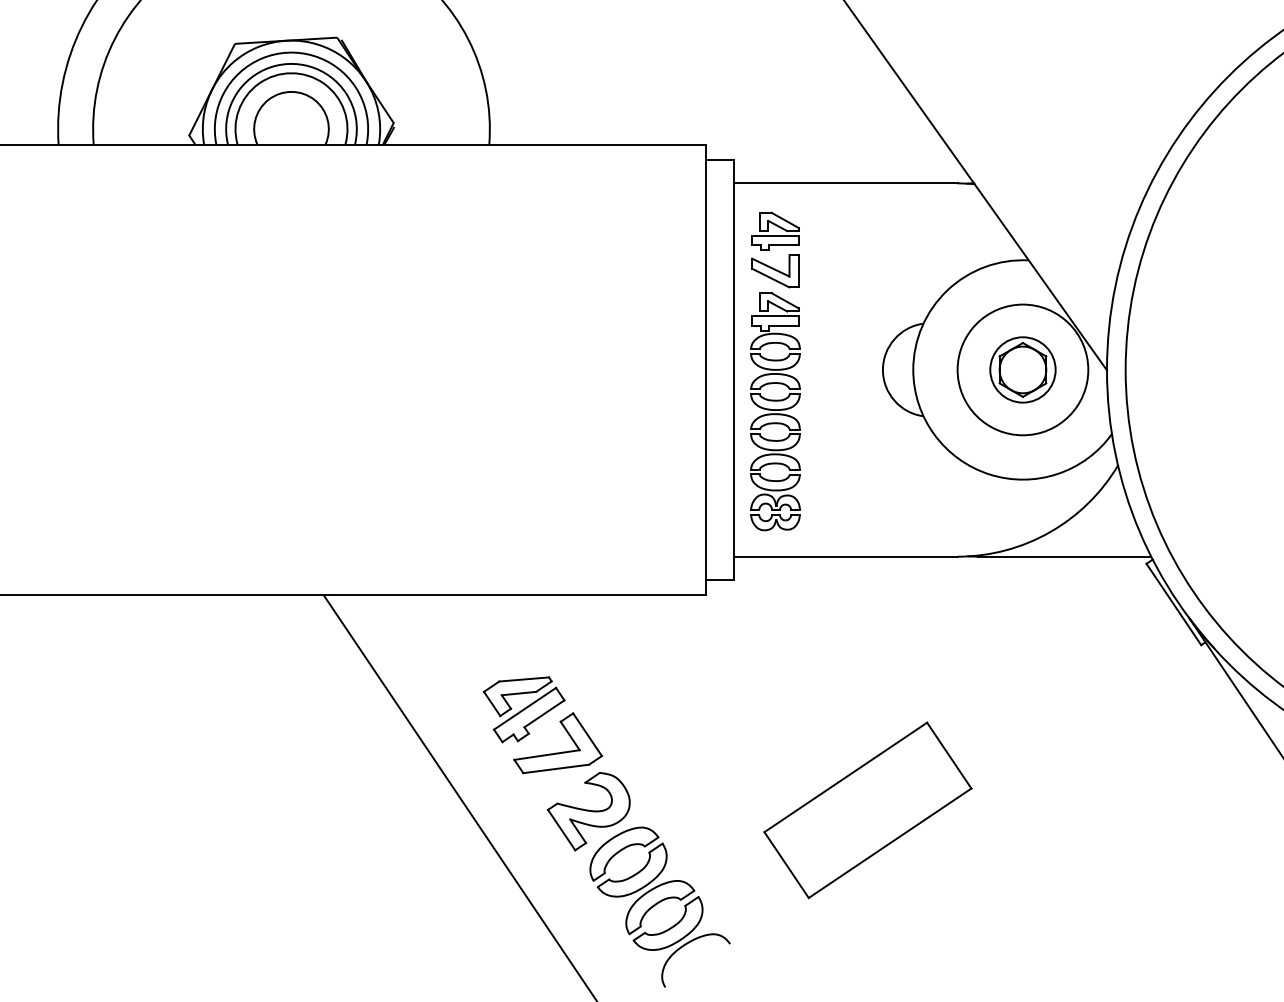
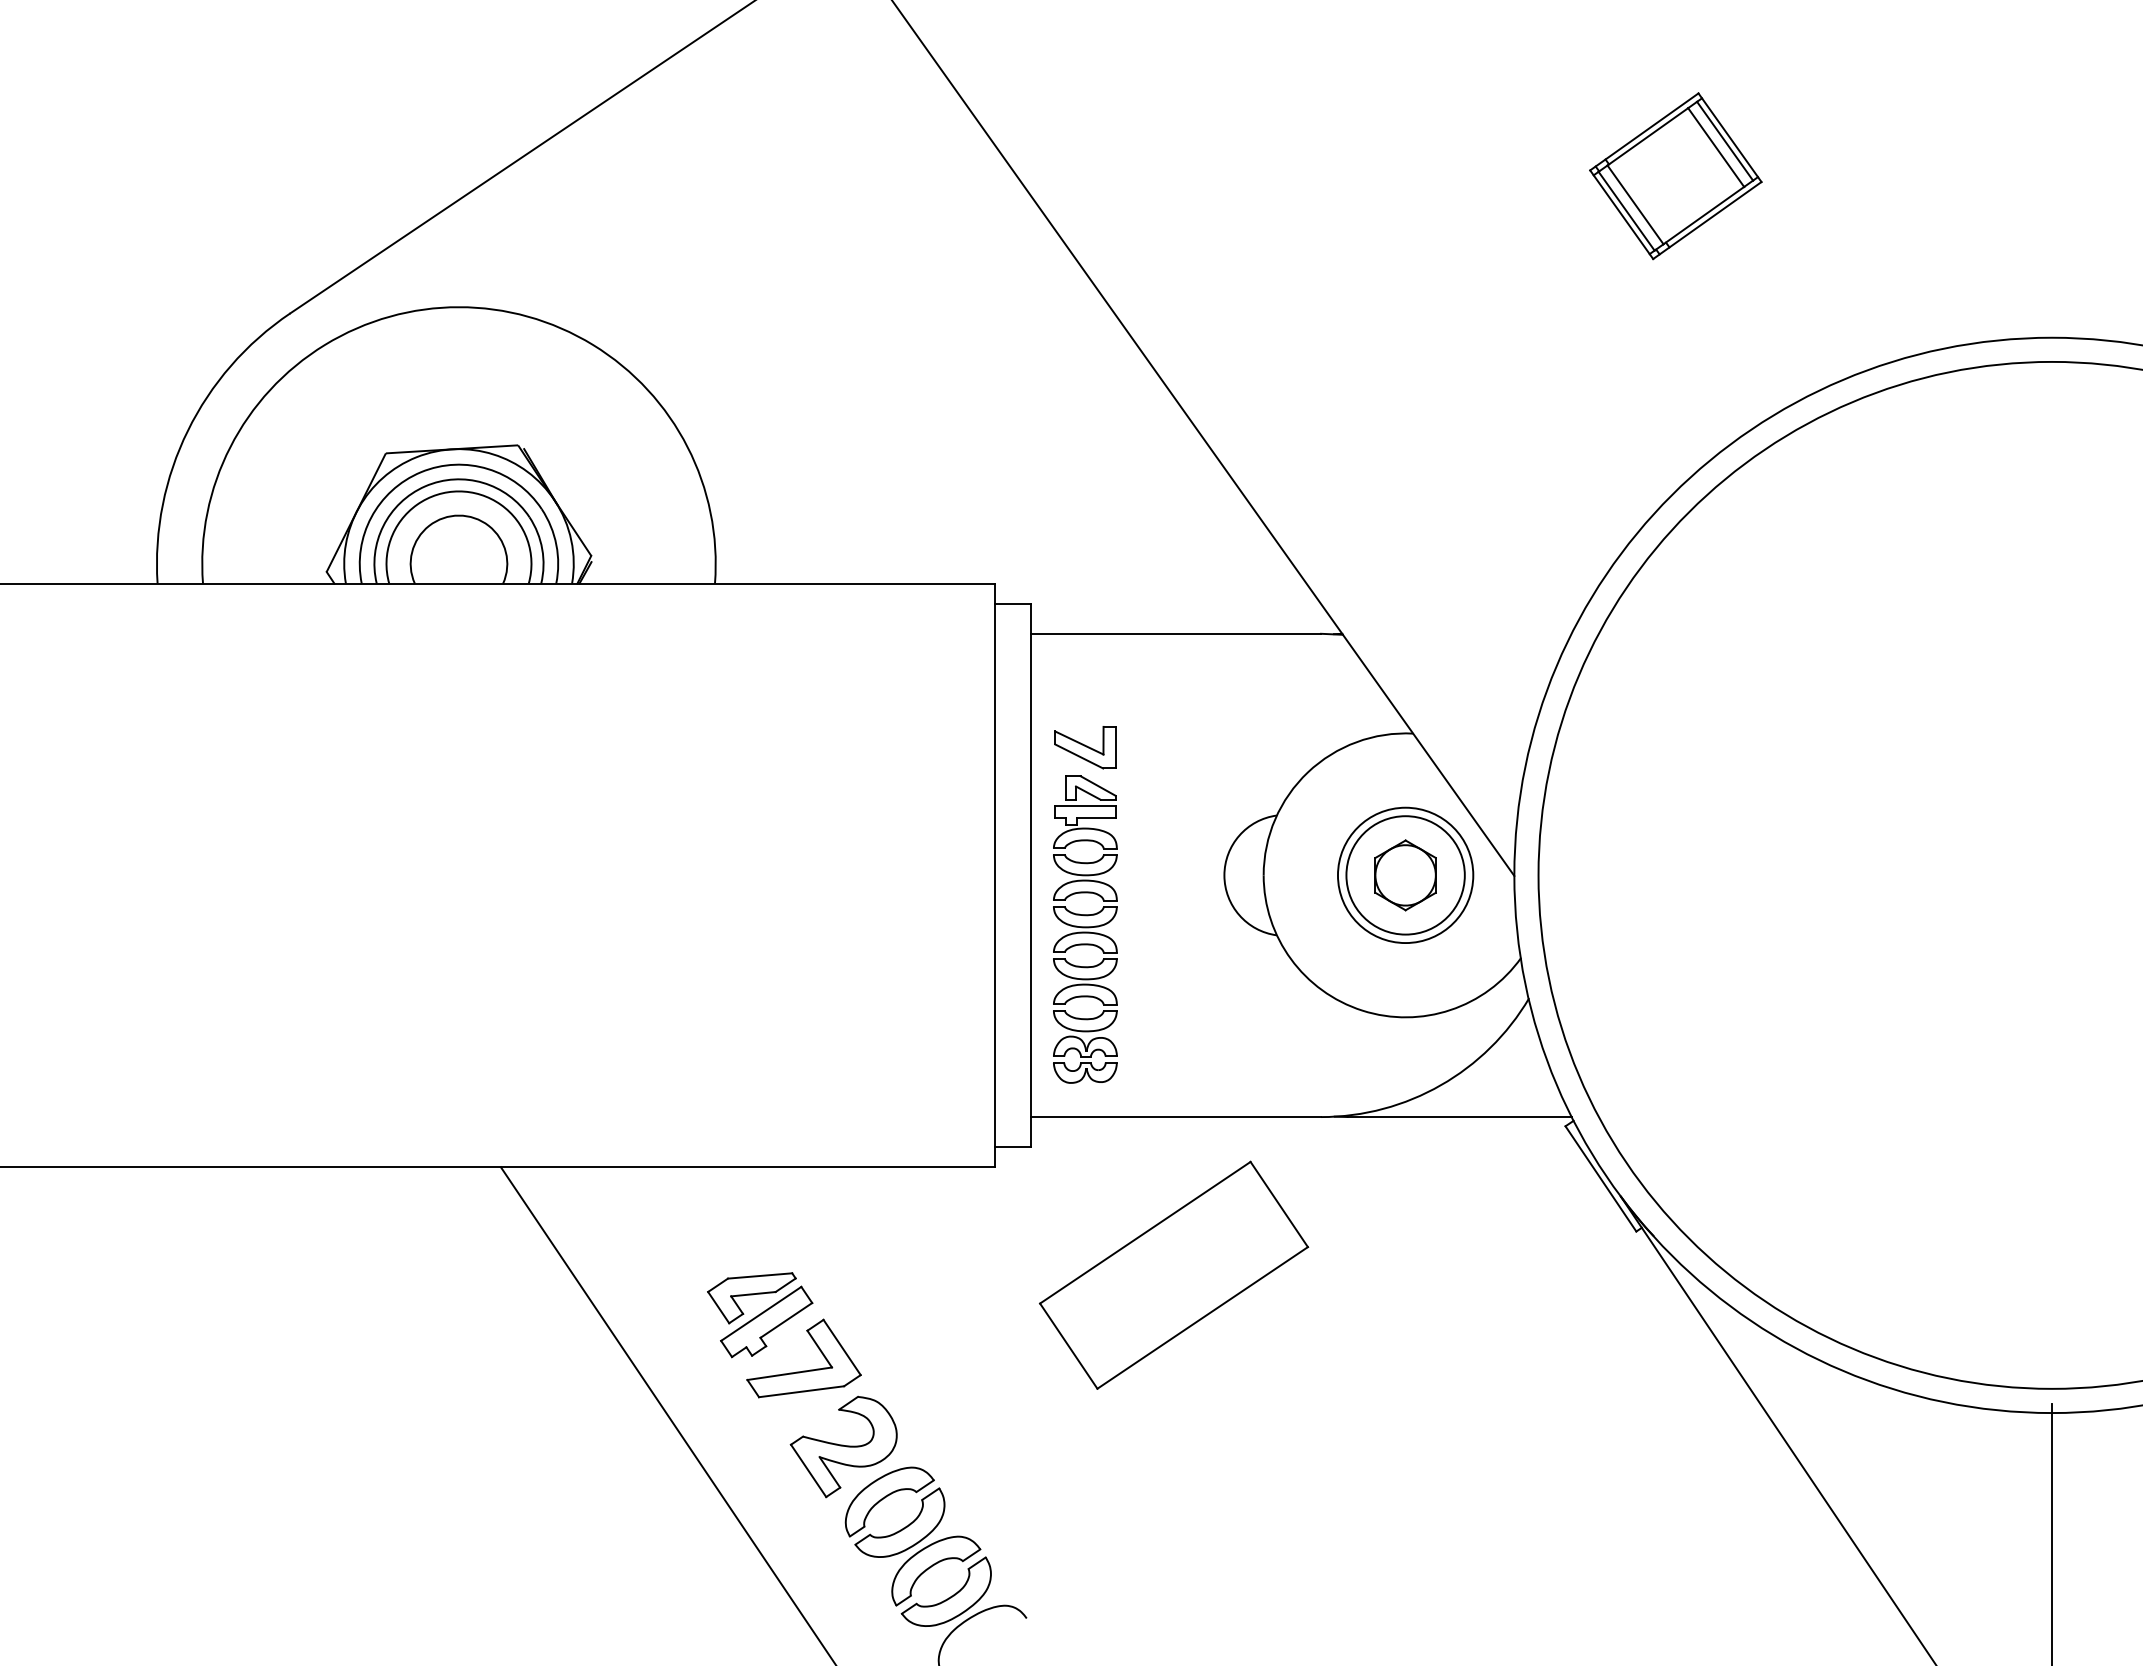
part: (775, 231) -> (1085, 696), removed
circle: (1022, 369) -> (1405, 874), size x0.7
circle: (1022, 370) -> (1405, 875), size x1.6
part: (868, 809) -> (1174, 1274), moved

